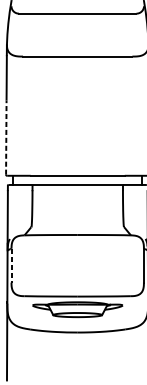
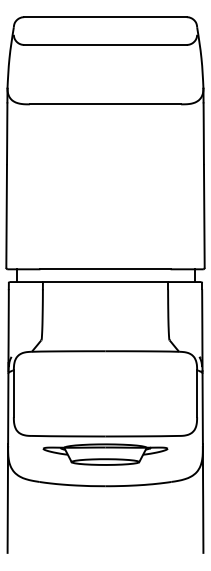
line: (6, 136) -> (6, 215), dashed -> solid
line: (11, 266) -> (13, 394), dashed -> solid

